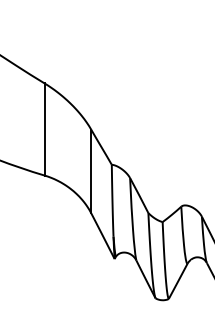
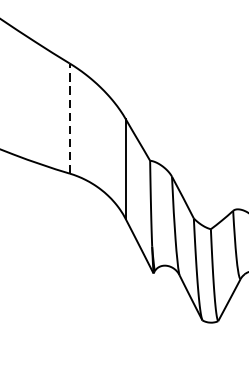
line: (44, 128) -> (69, 117), solid -> dashed

